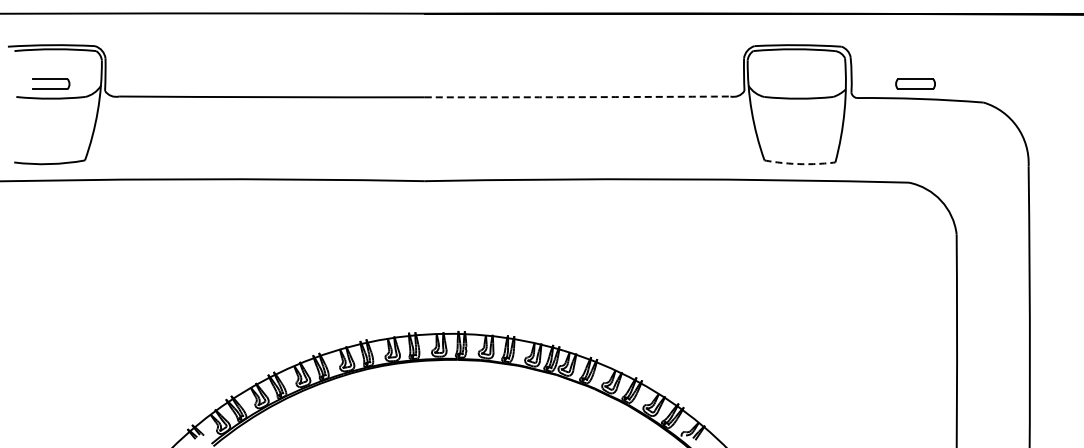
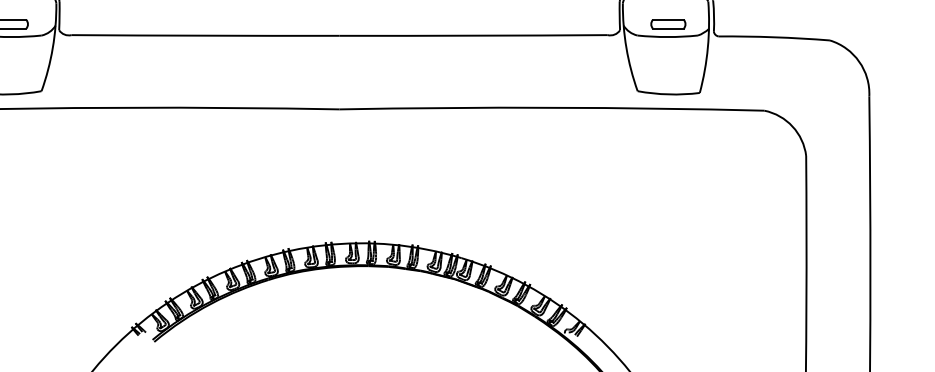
part: (915, 83) -> (668, 23), moved
arc: (577, 97) -> (473, 35), dashed -> solid
arc: (799, 164) -> (668, 94), dashed -> solid

